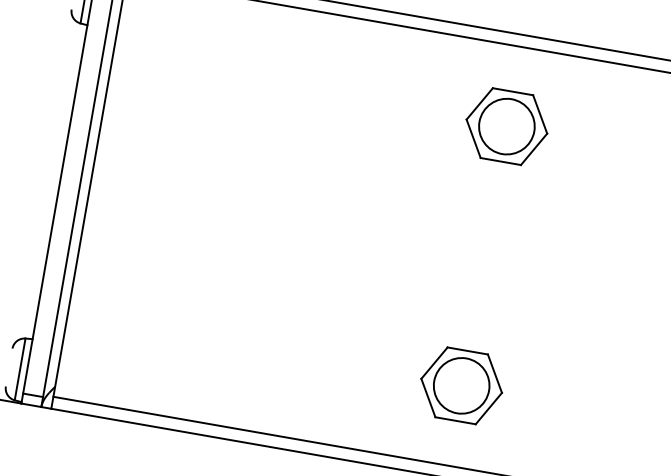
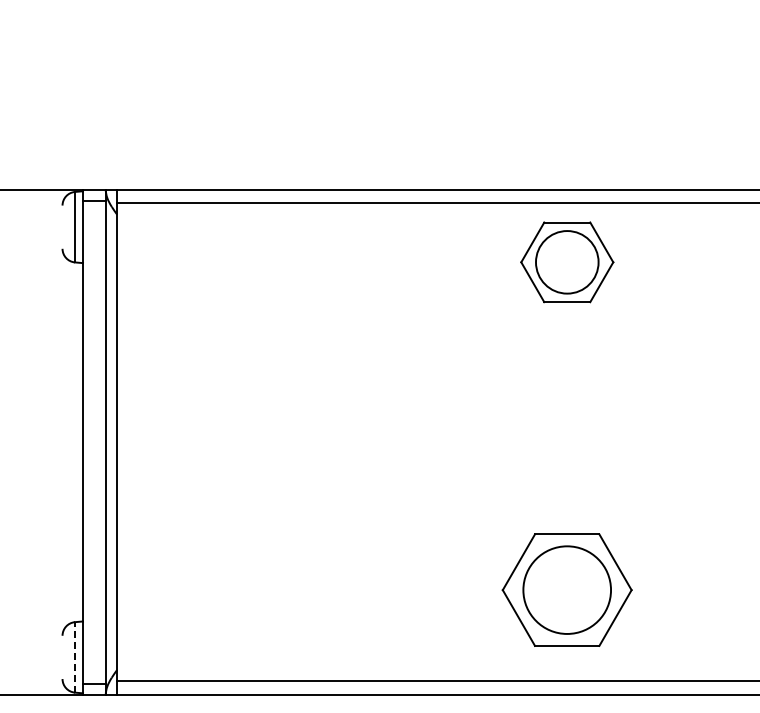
part: (507, 126) -> (567, 262), moved
line: (20, 368) -> (75, 656), solid -> dashed
part: (461, 386) -> (567, 590), size x1.4

